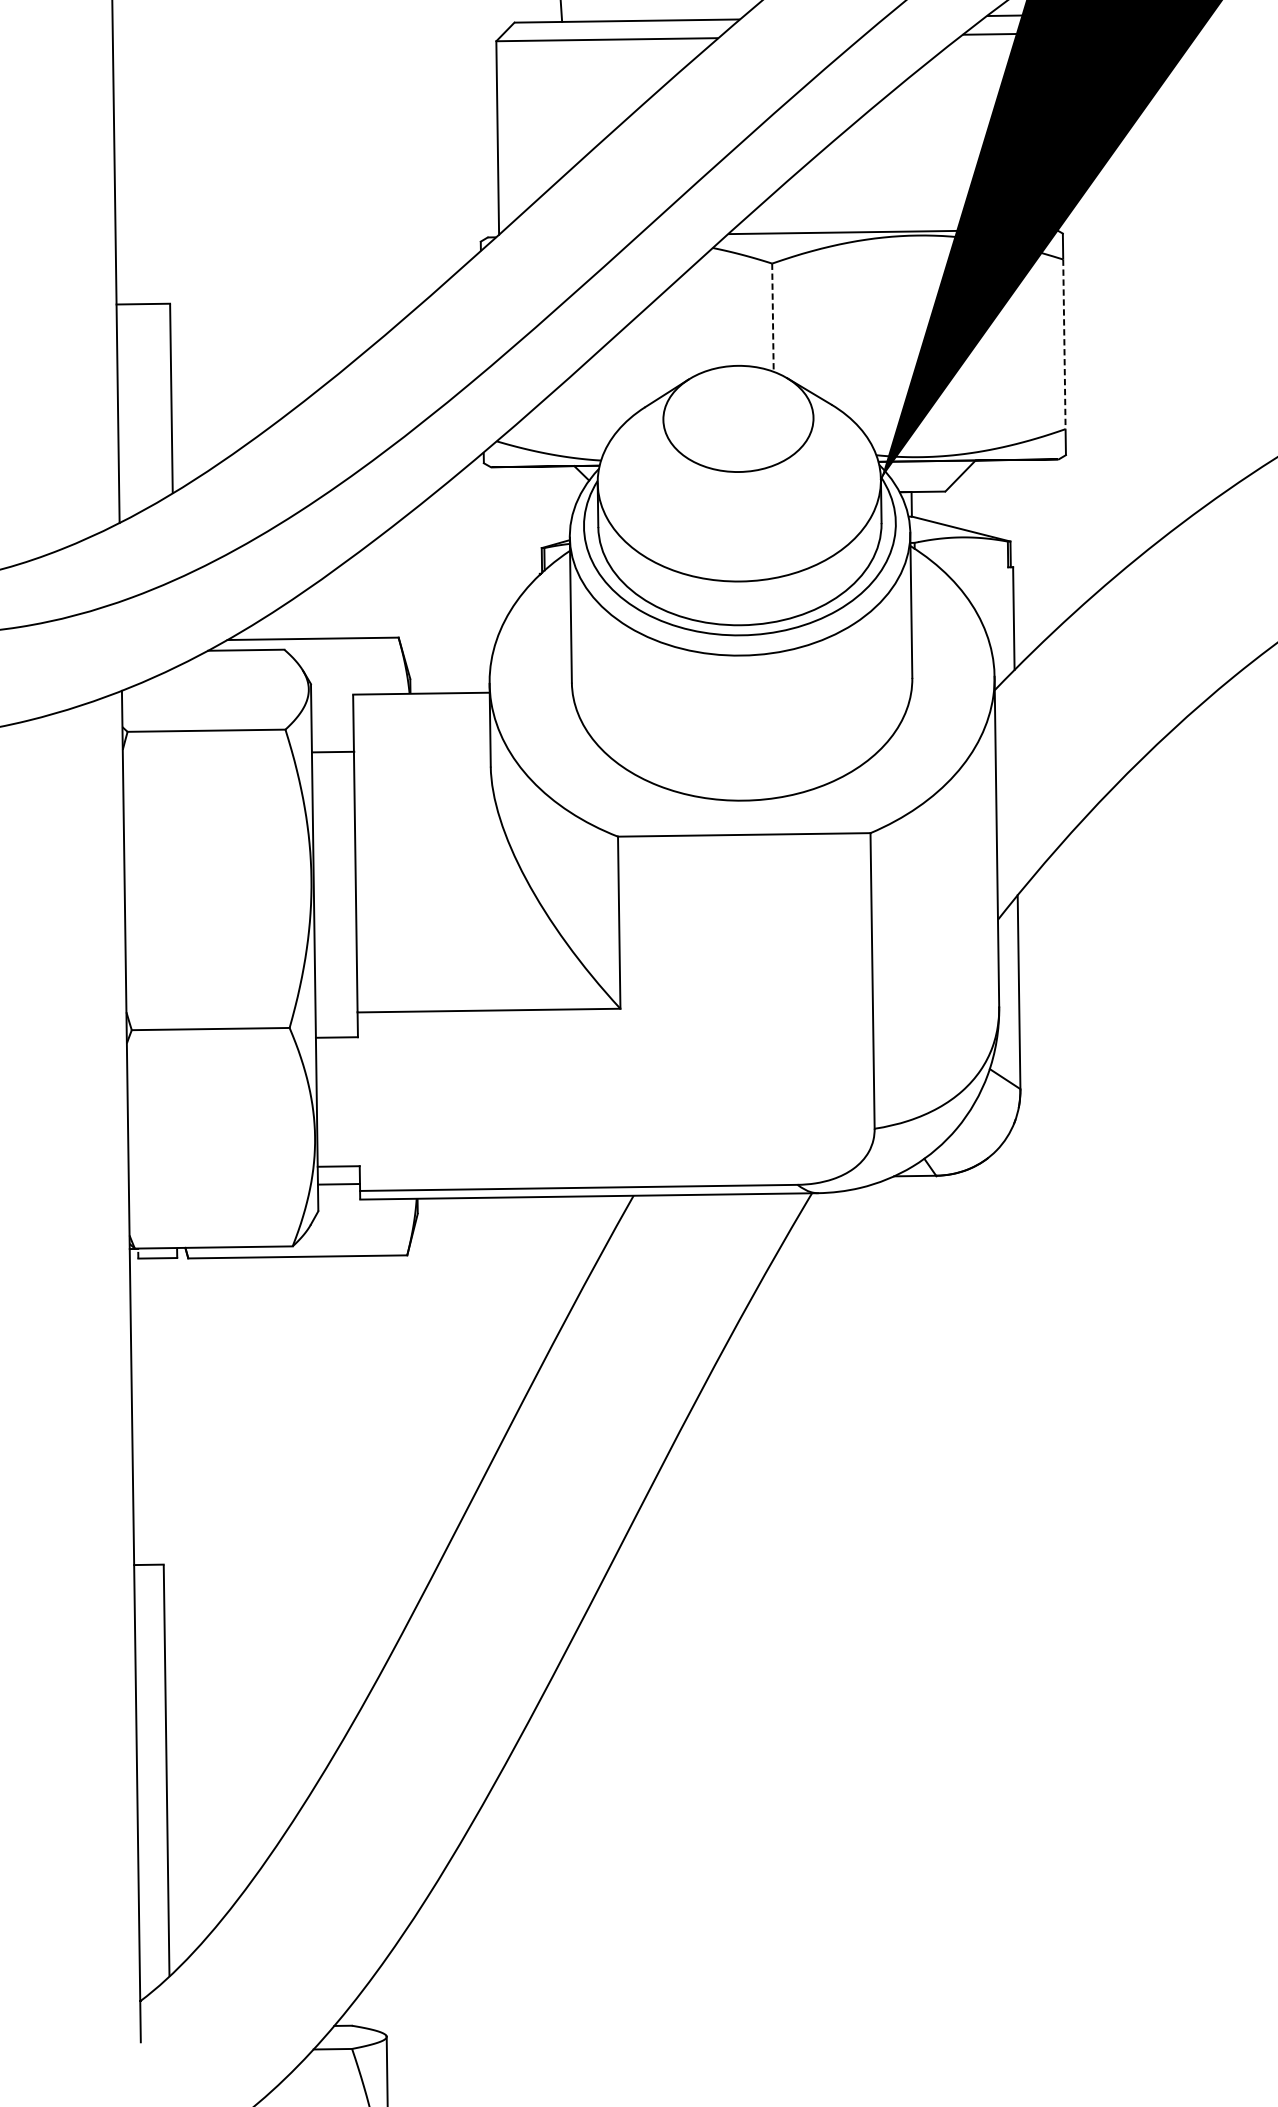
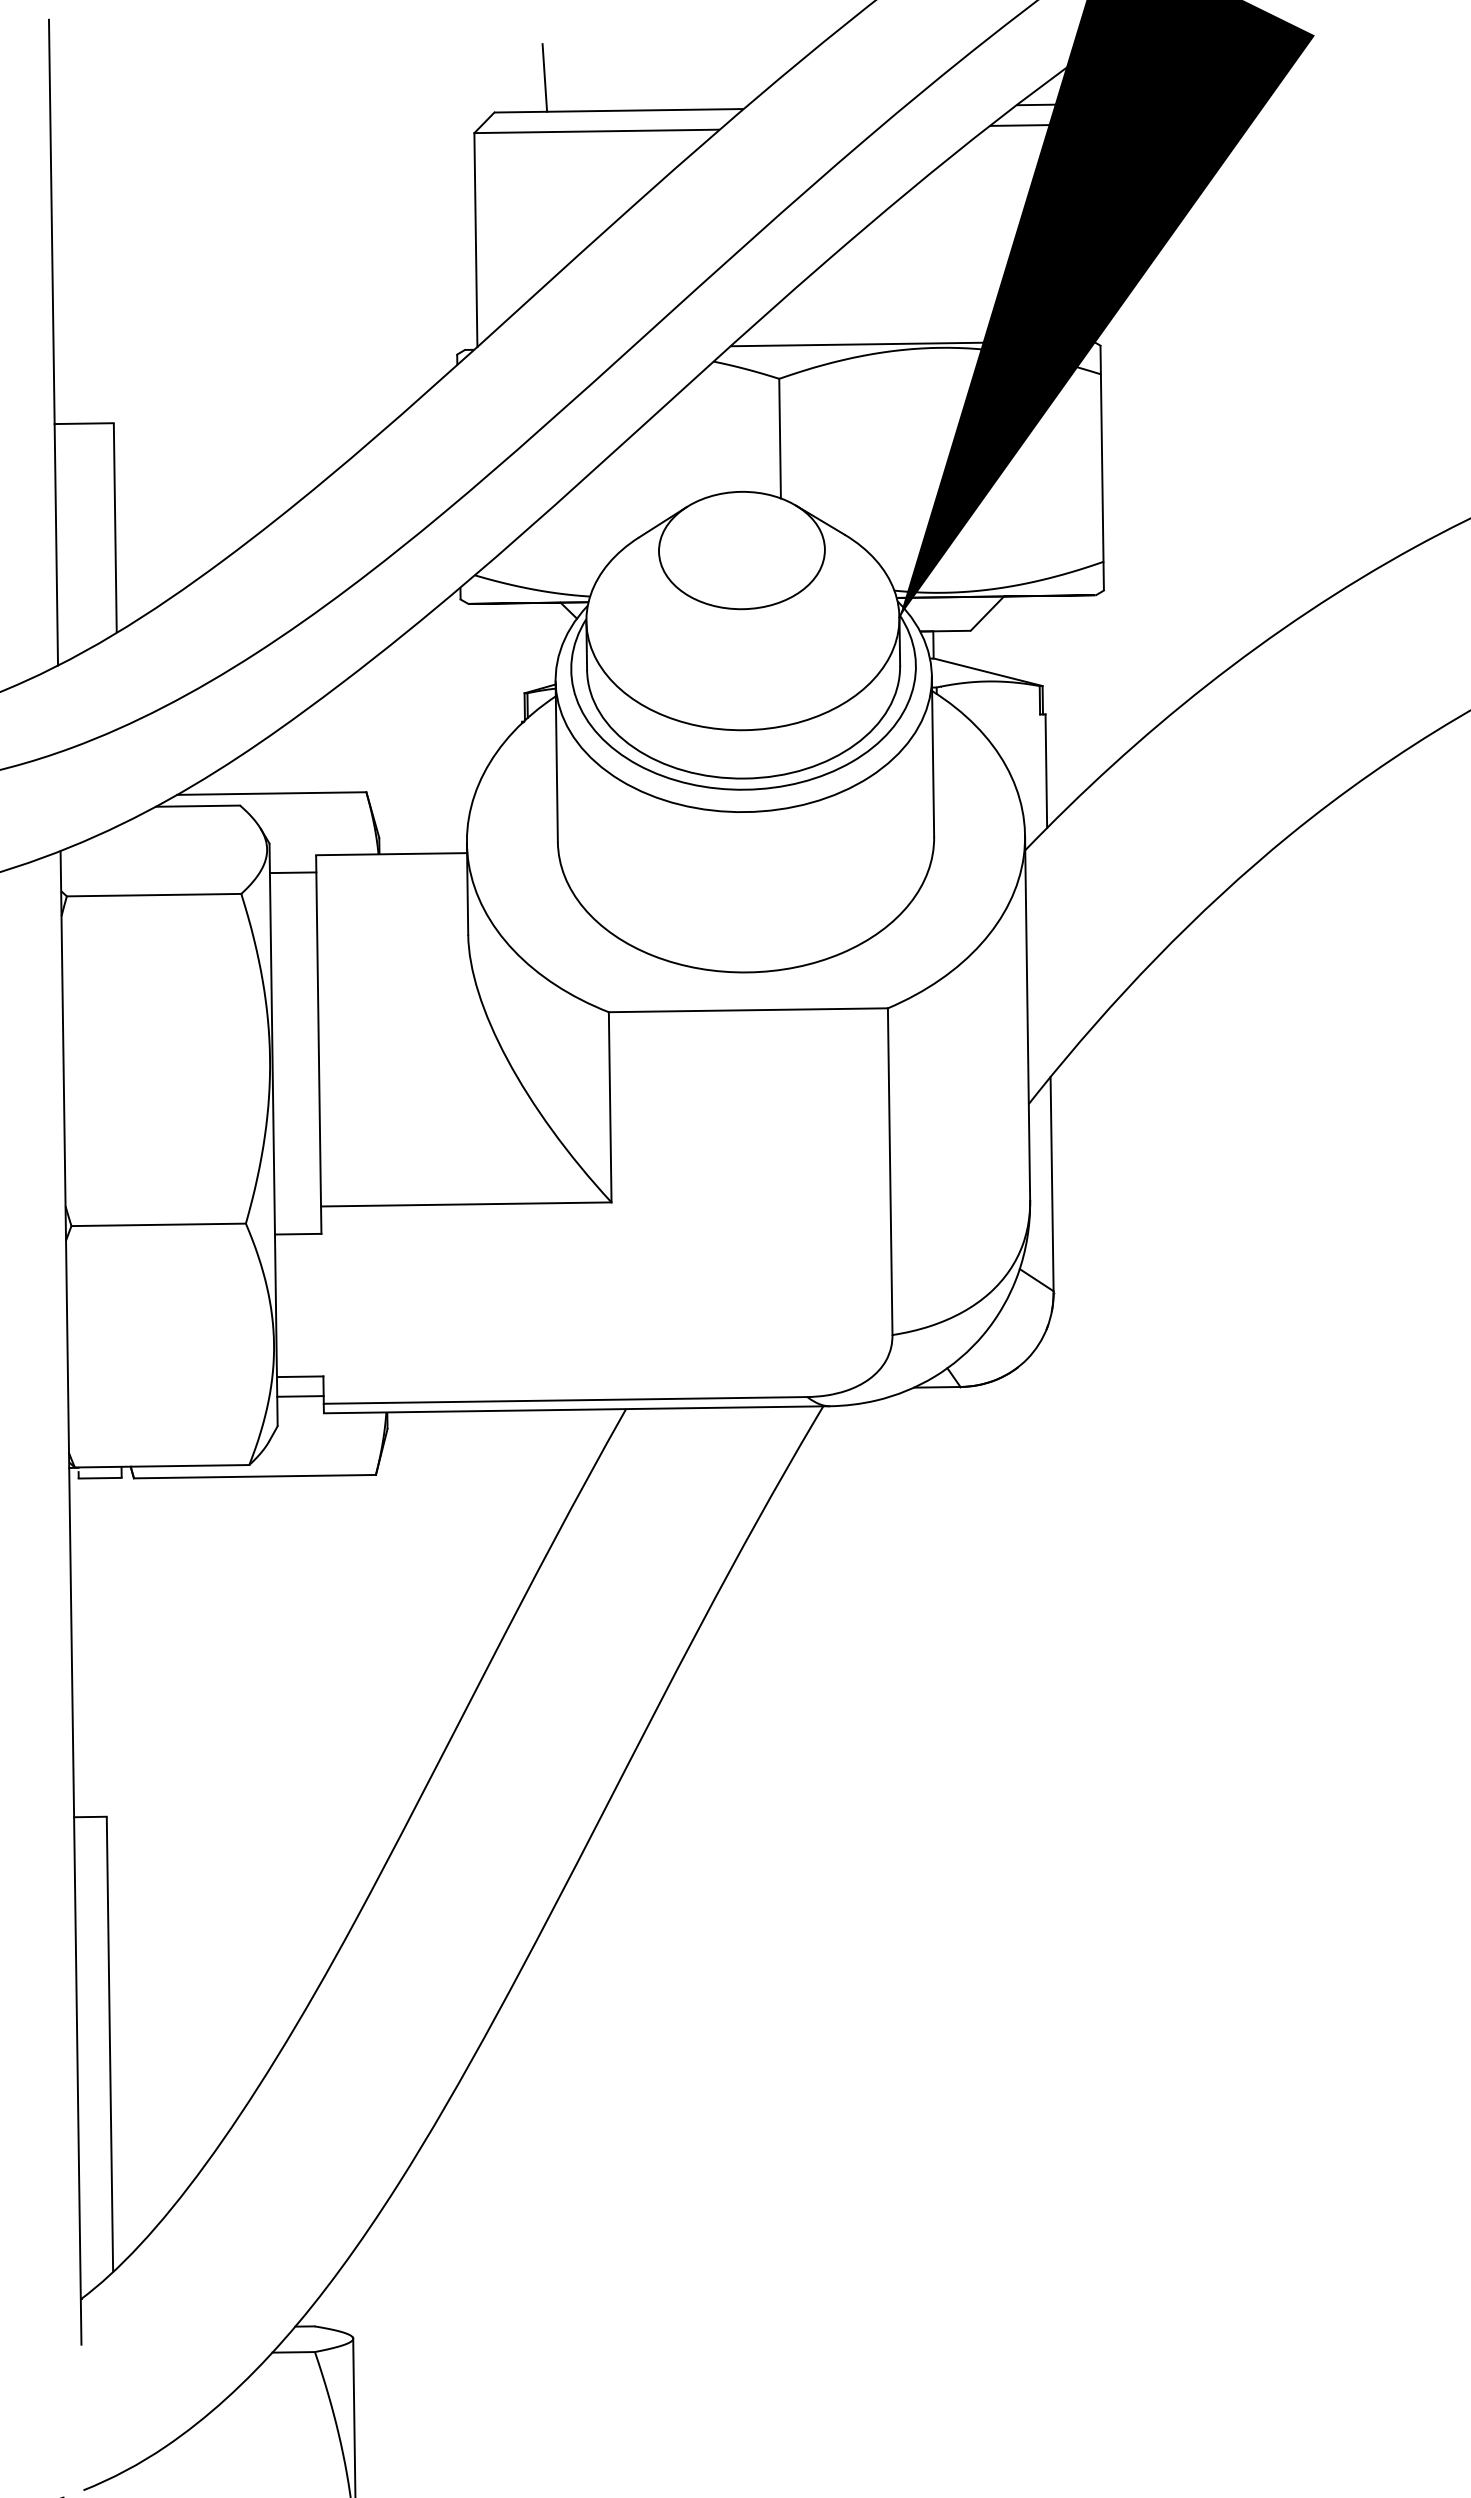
line: (773, 317) -> (780, 438), dashed -> solid
line: (1064, 344) -> (1102, 468), dashed -> solid
line: (332, 751) -> (292, 872), moved

